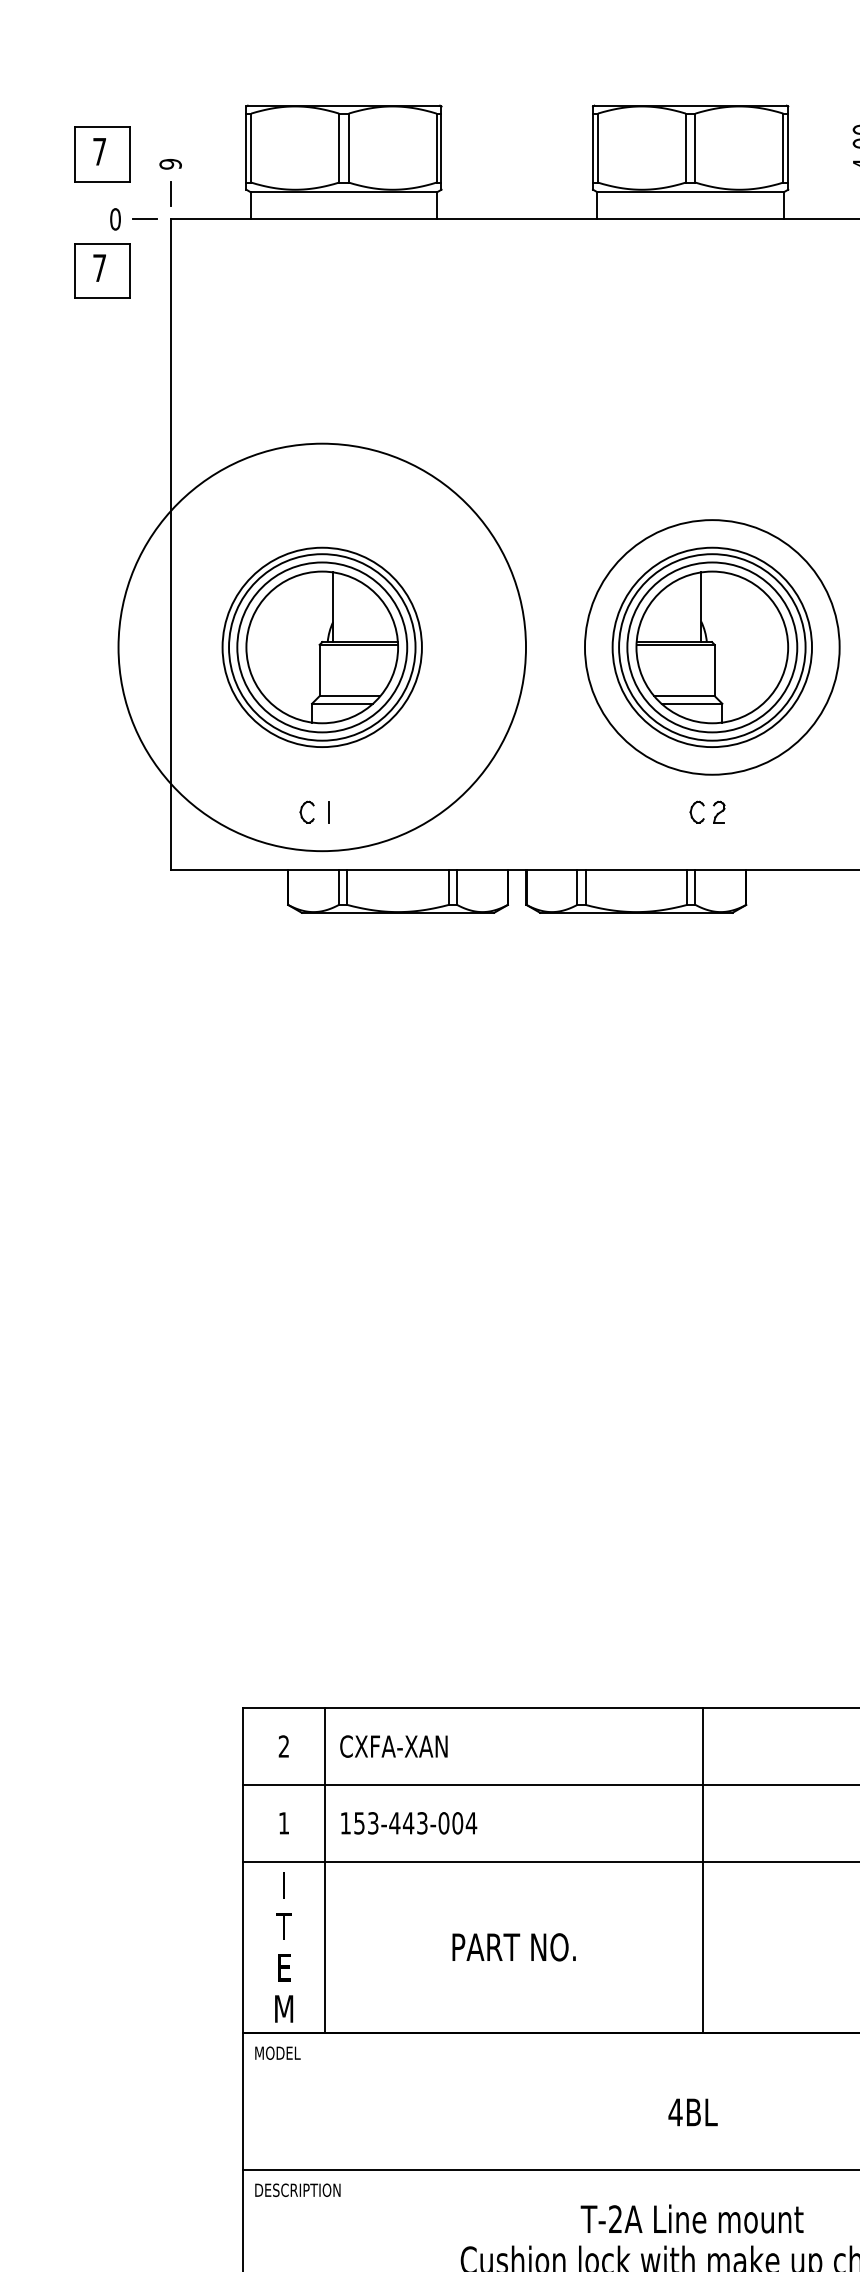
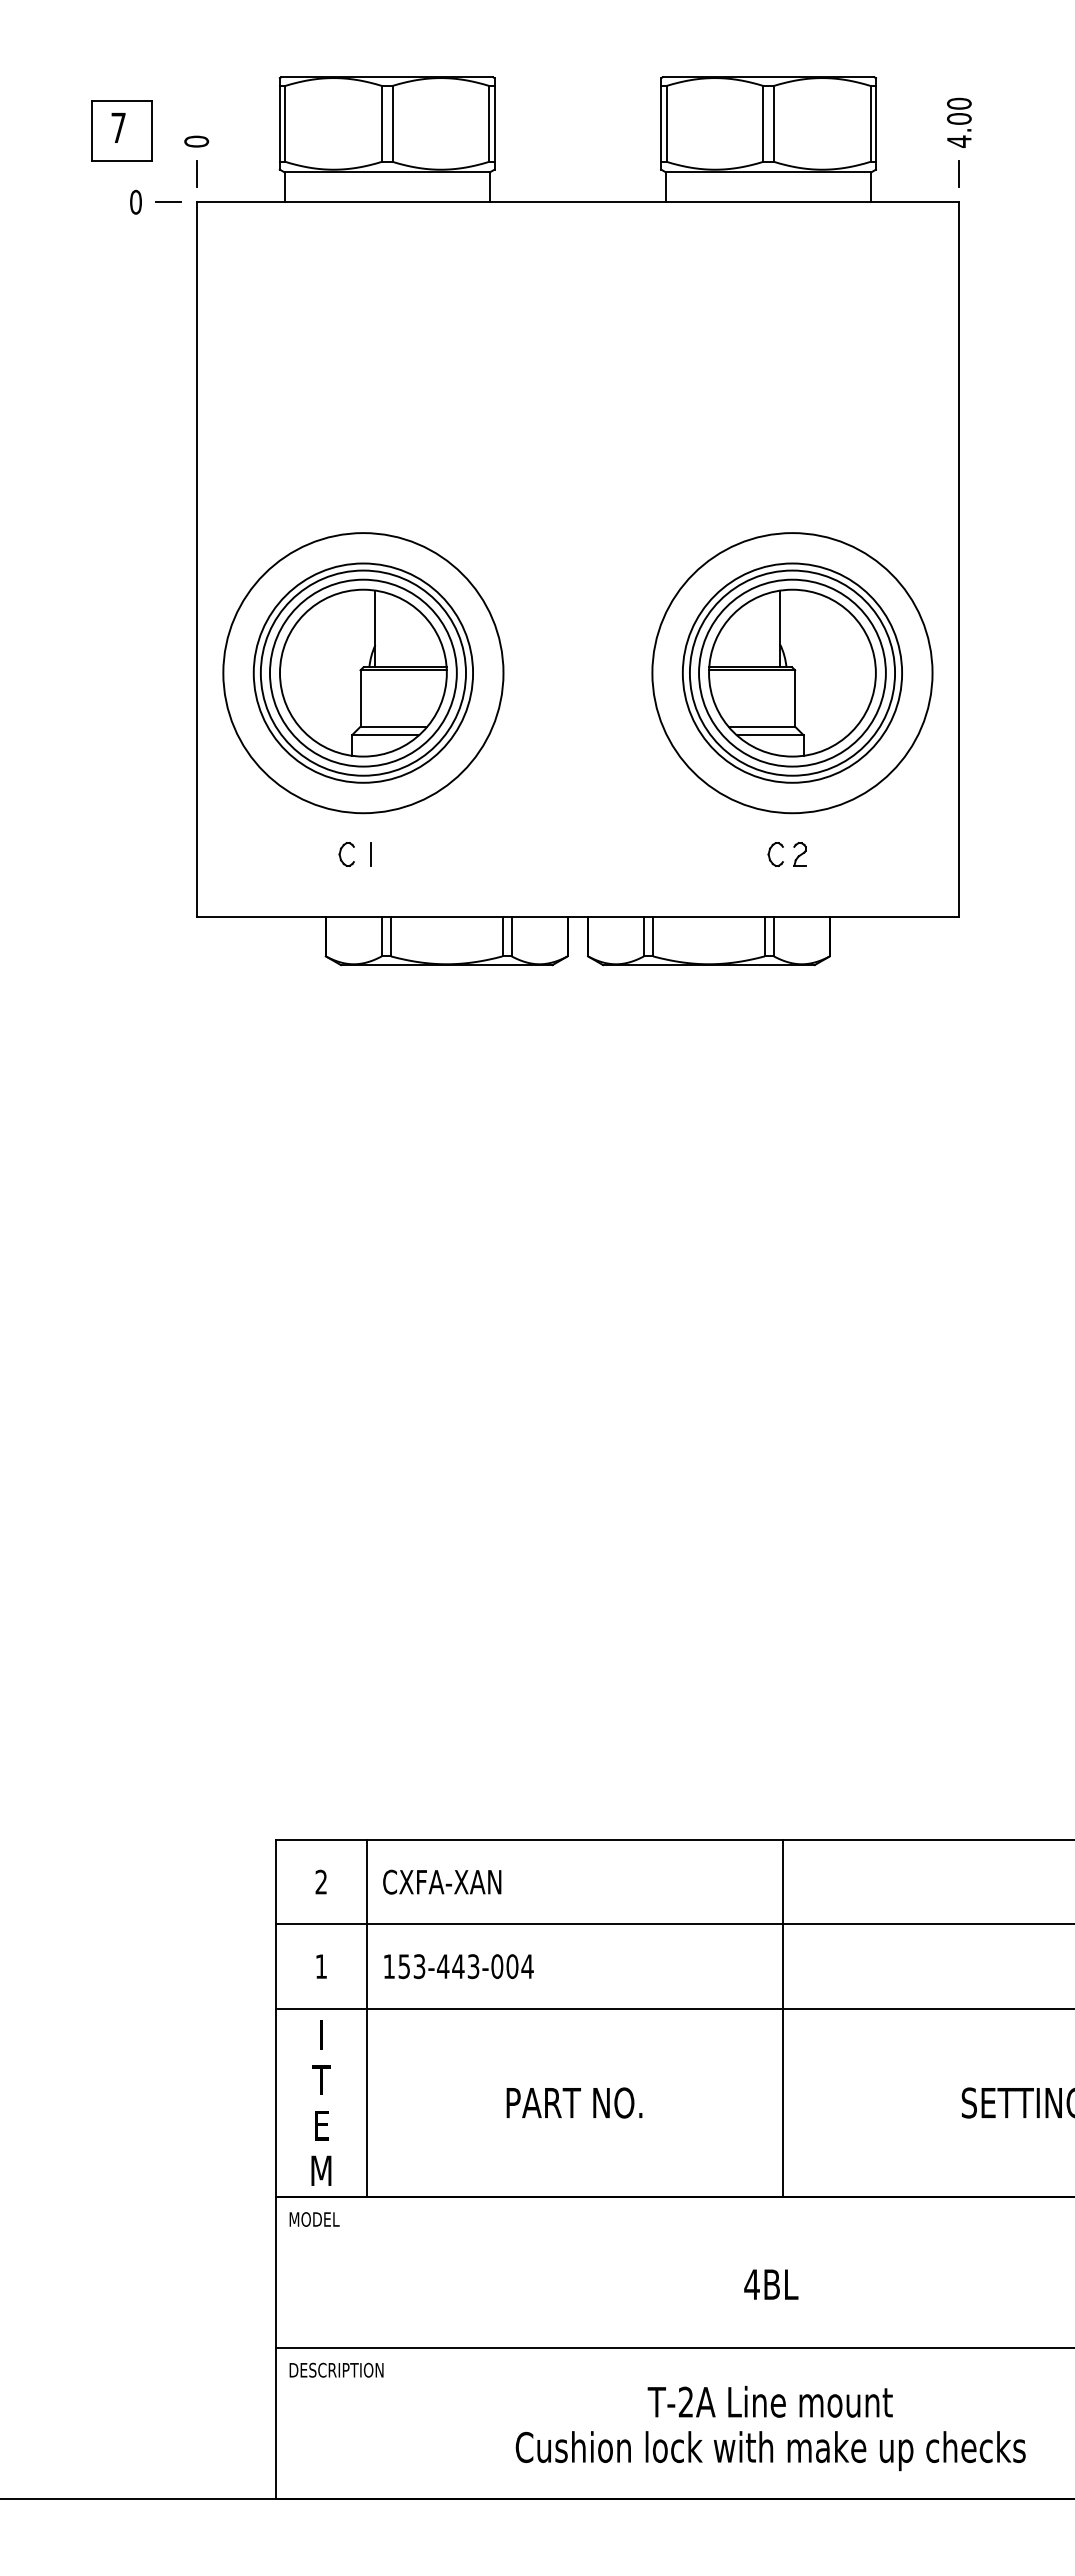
text: (170, 164) -> (196, 141), 9 -> 0
part: (102, 270) -> (121, 258), removed
circle: (322, 647) -> (363, 673), size x0.62

